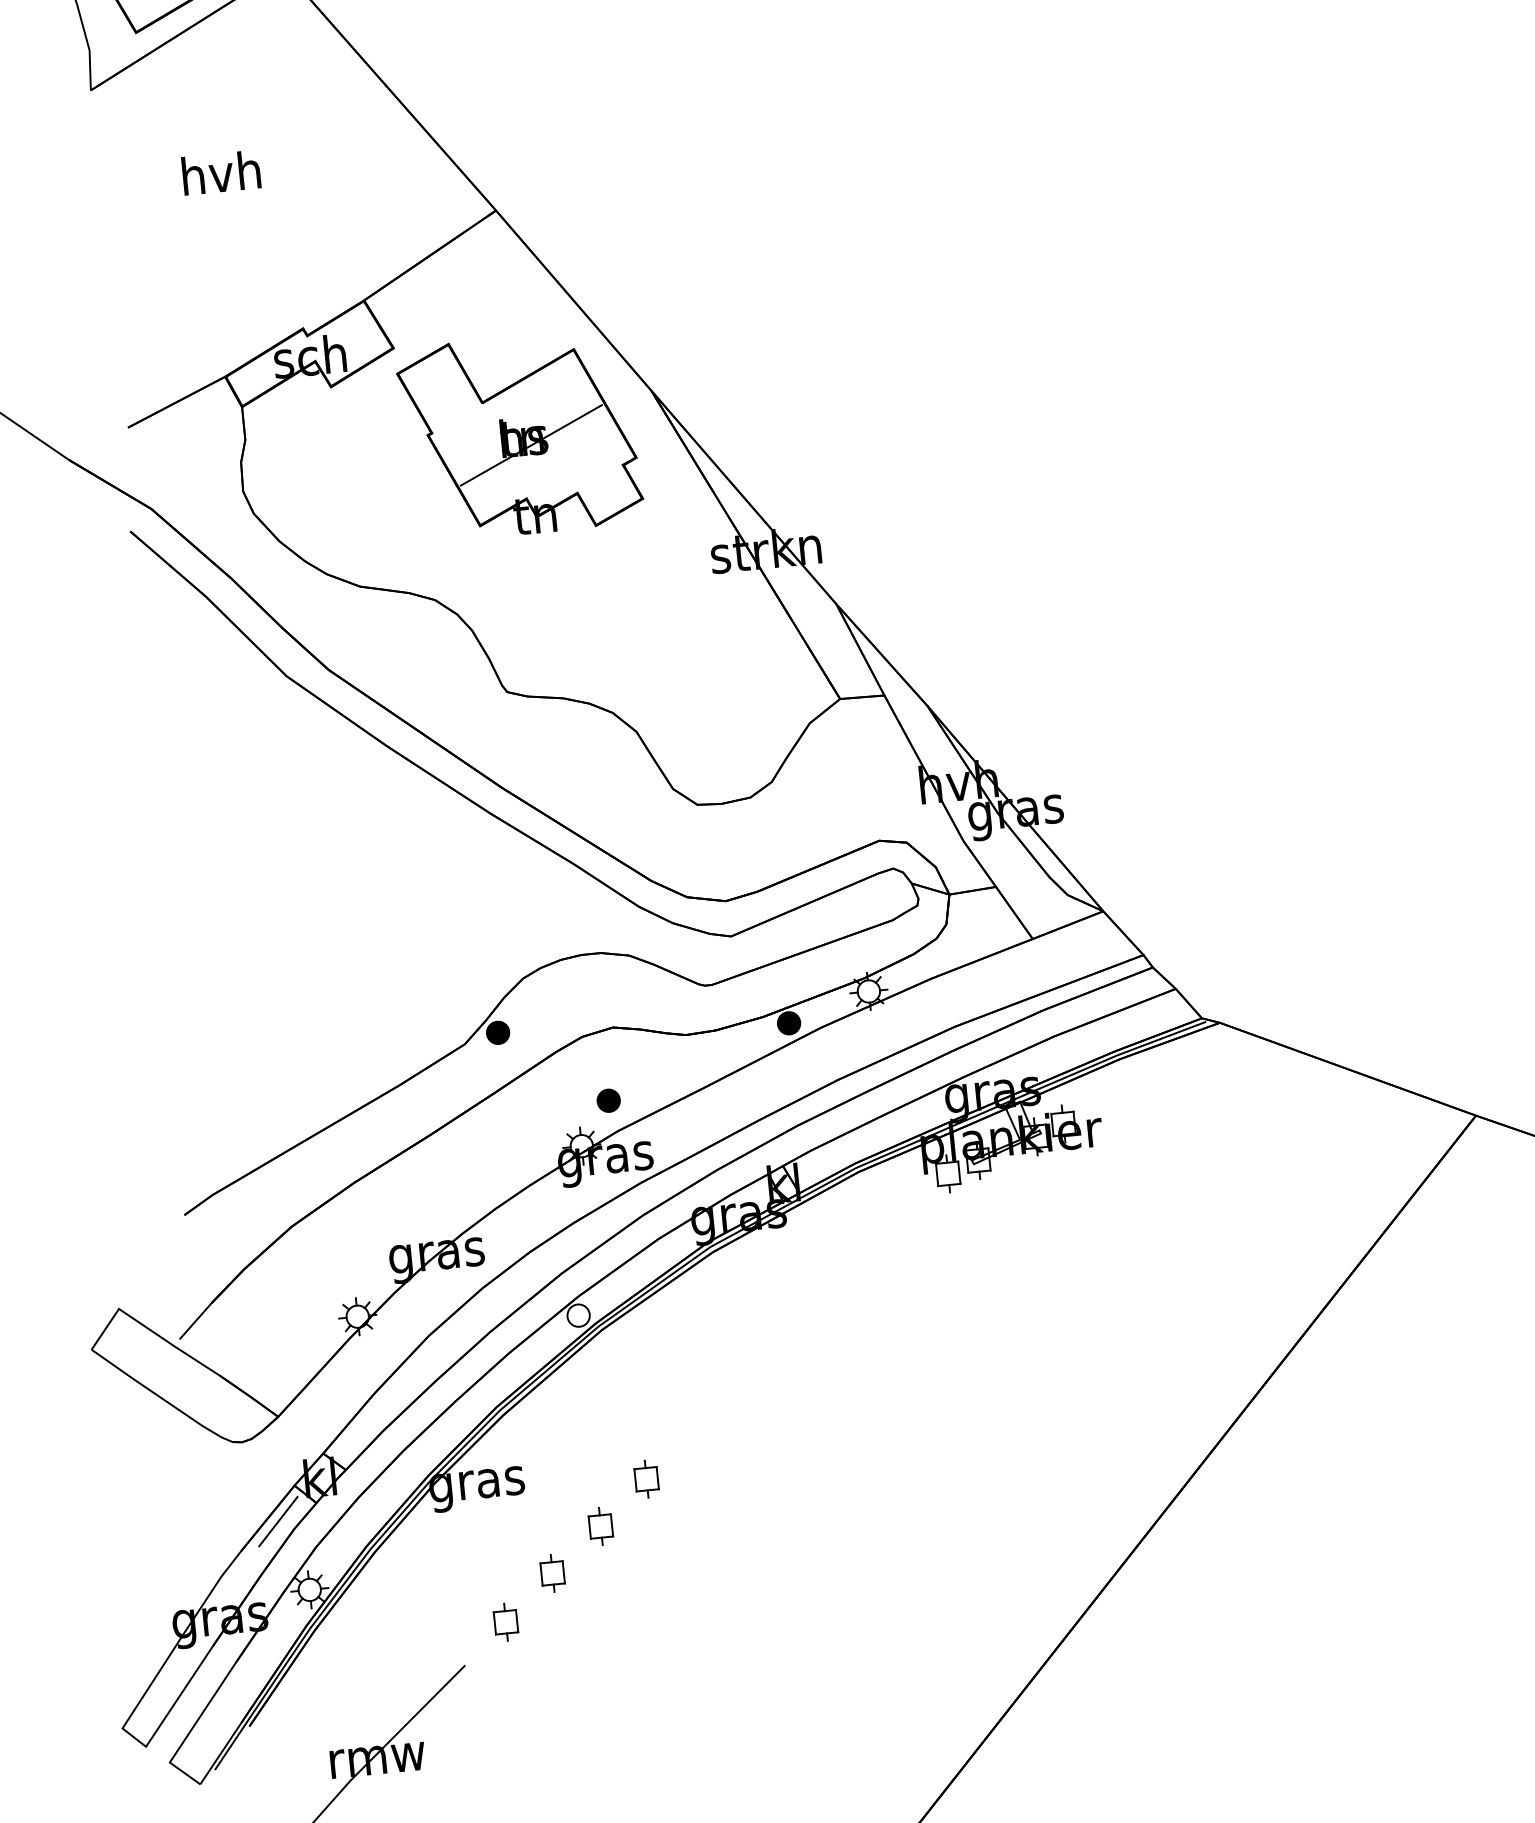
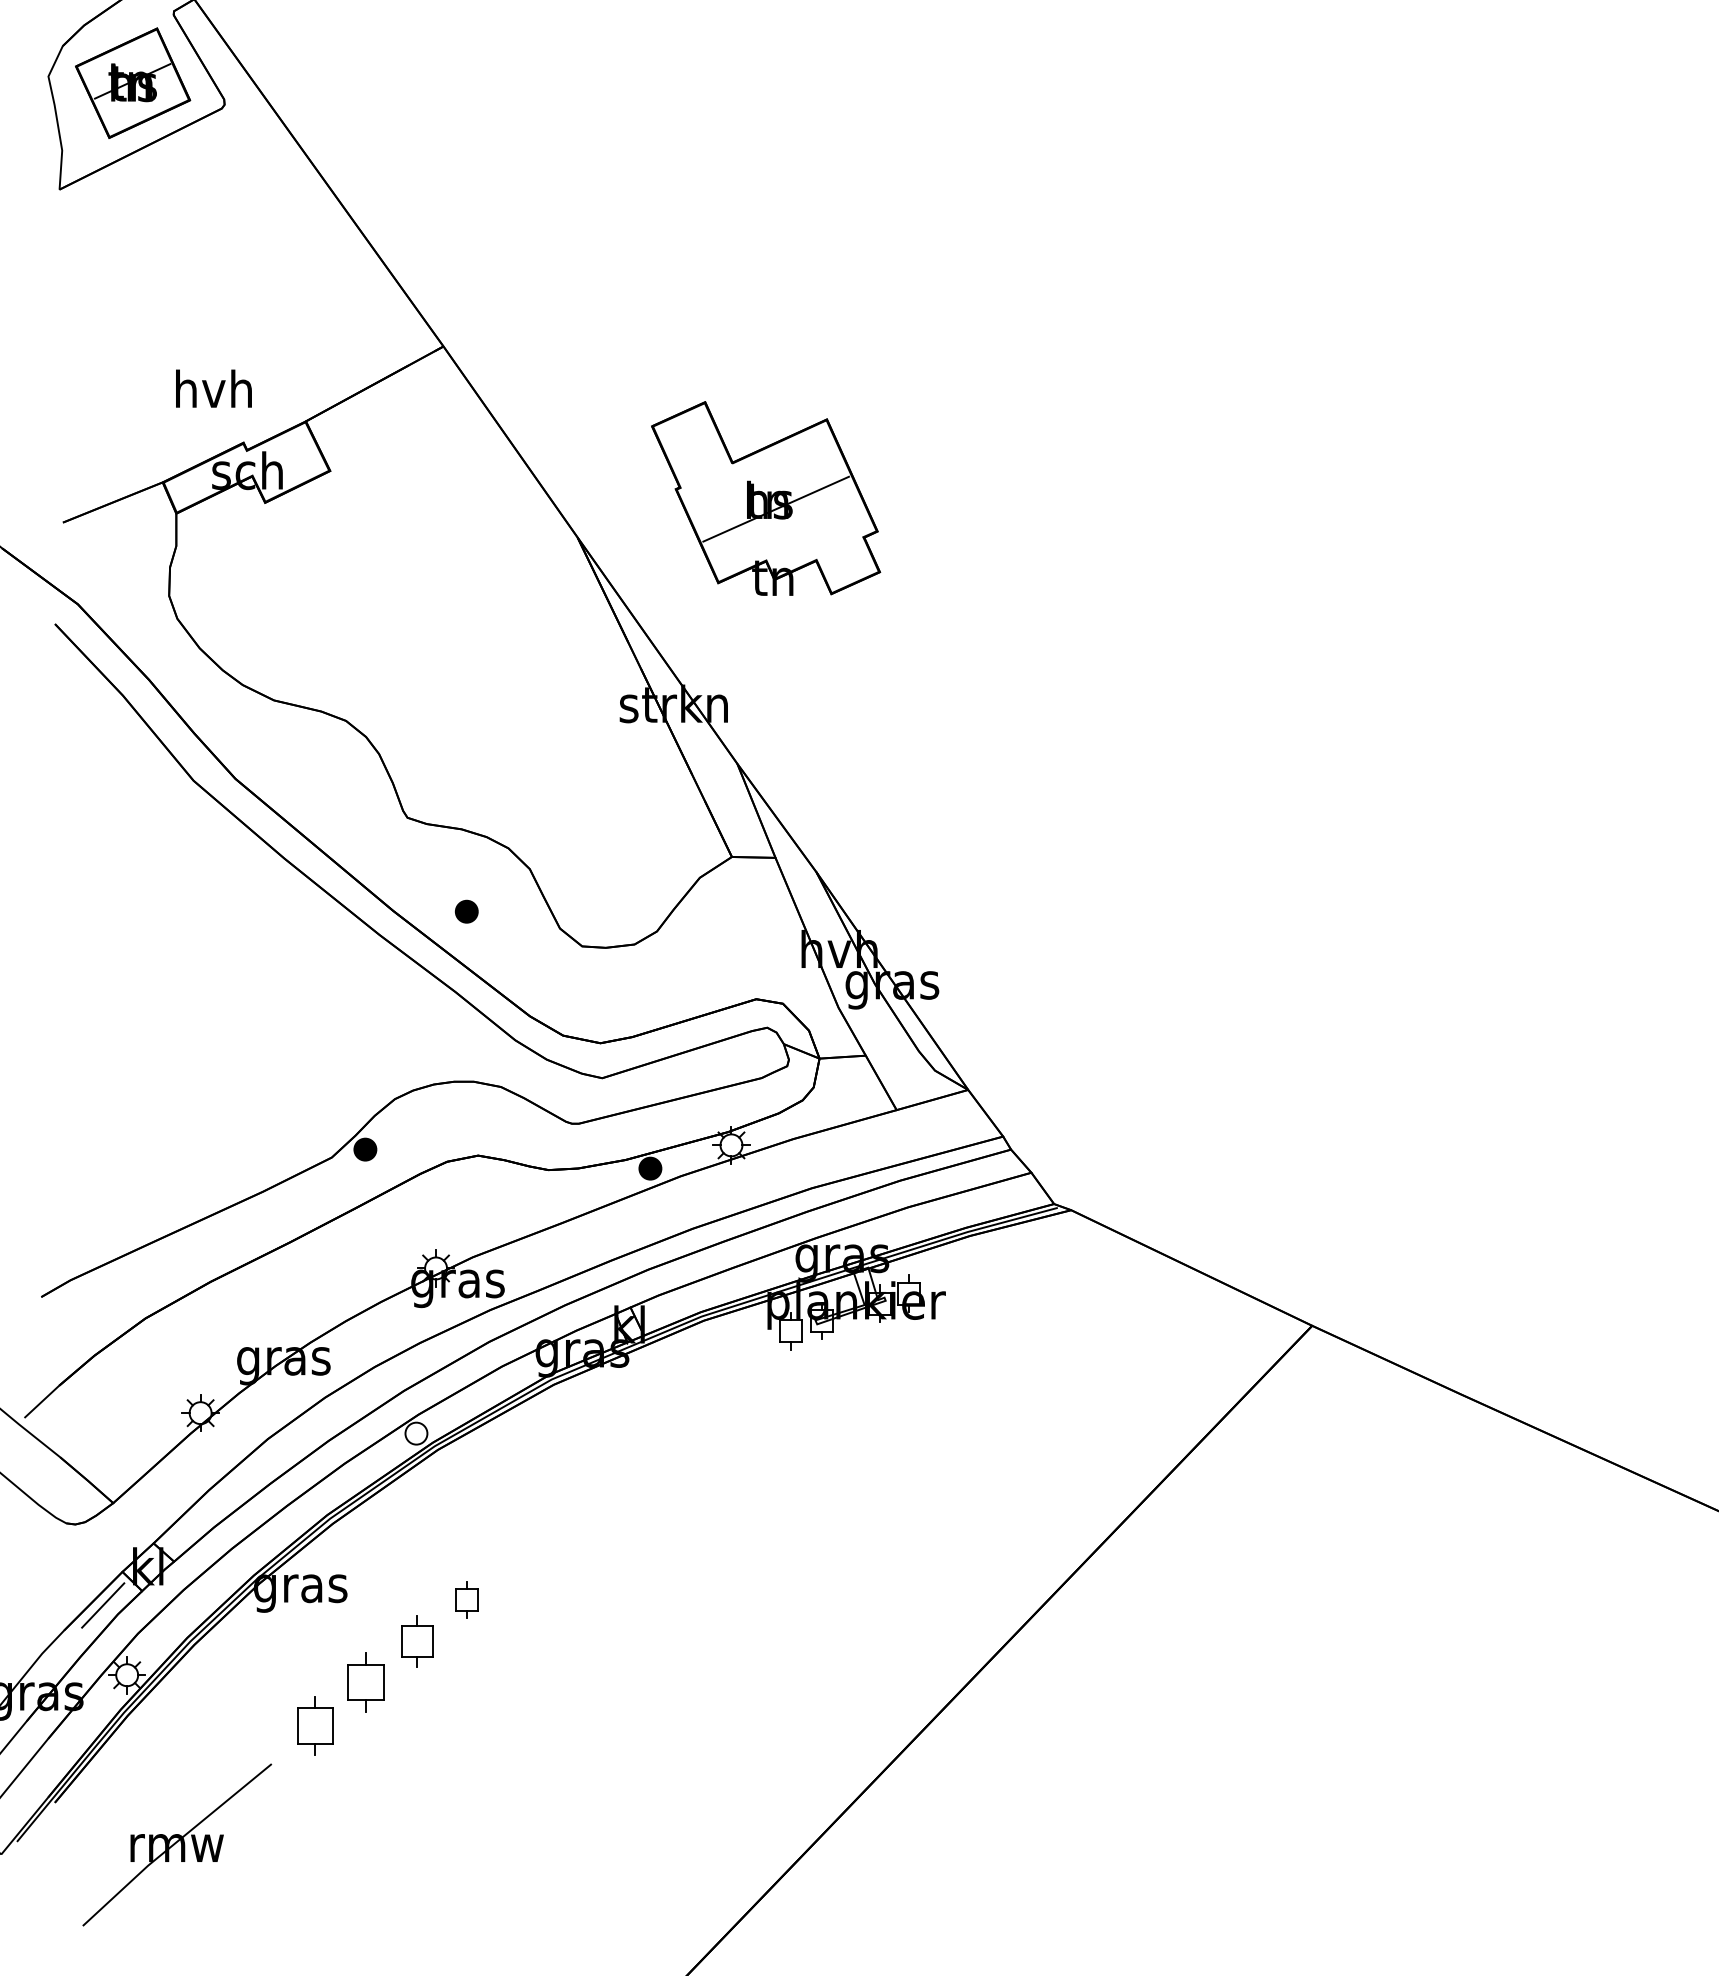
text: (220, 172) -> (213, 388), moved
part: (520, 435) -> (766, 498), moved
part: (608, 1100) -> (466, 911), moved
part: (600, 1526) -> (417, 1641), size x1.4
part: (552, 1573) -> (365, 1682), size x1.6
part: (505, 1621) -> (315, 1725), size x1.6

